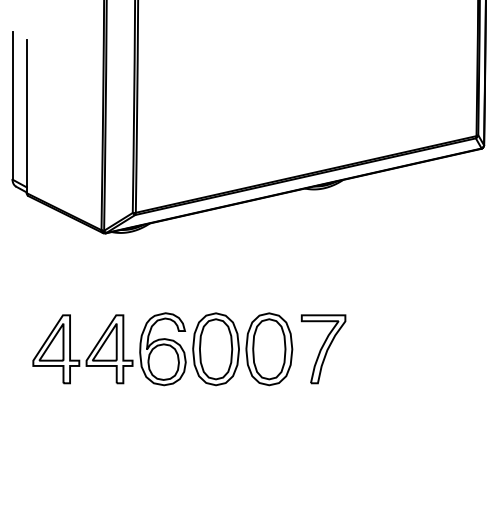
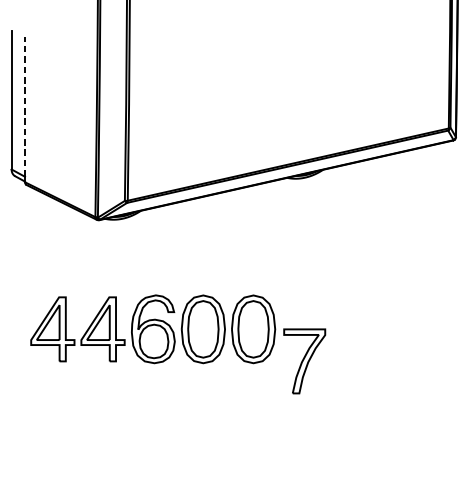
line: (26, 113) -> (24, 107), solid -> dashed
part: (323, 349) -> (304, 361), moved

